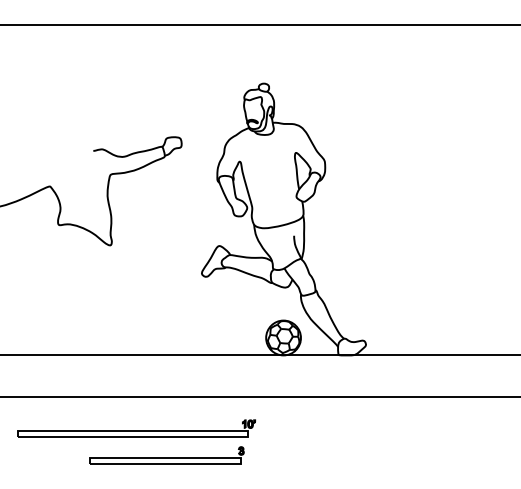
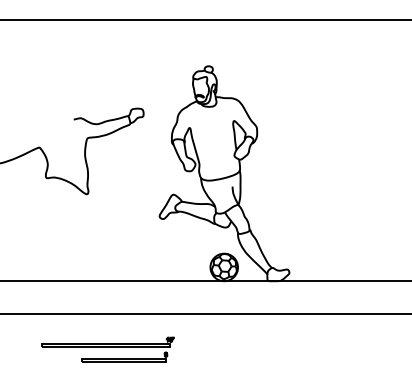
part: (135, 441) -> (107, 349), size x0.7

